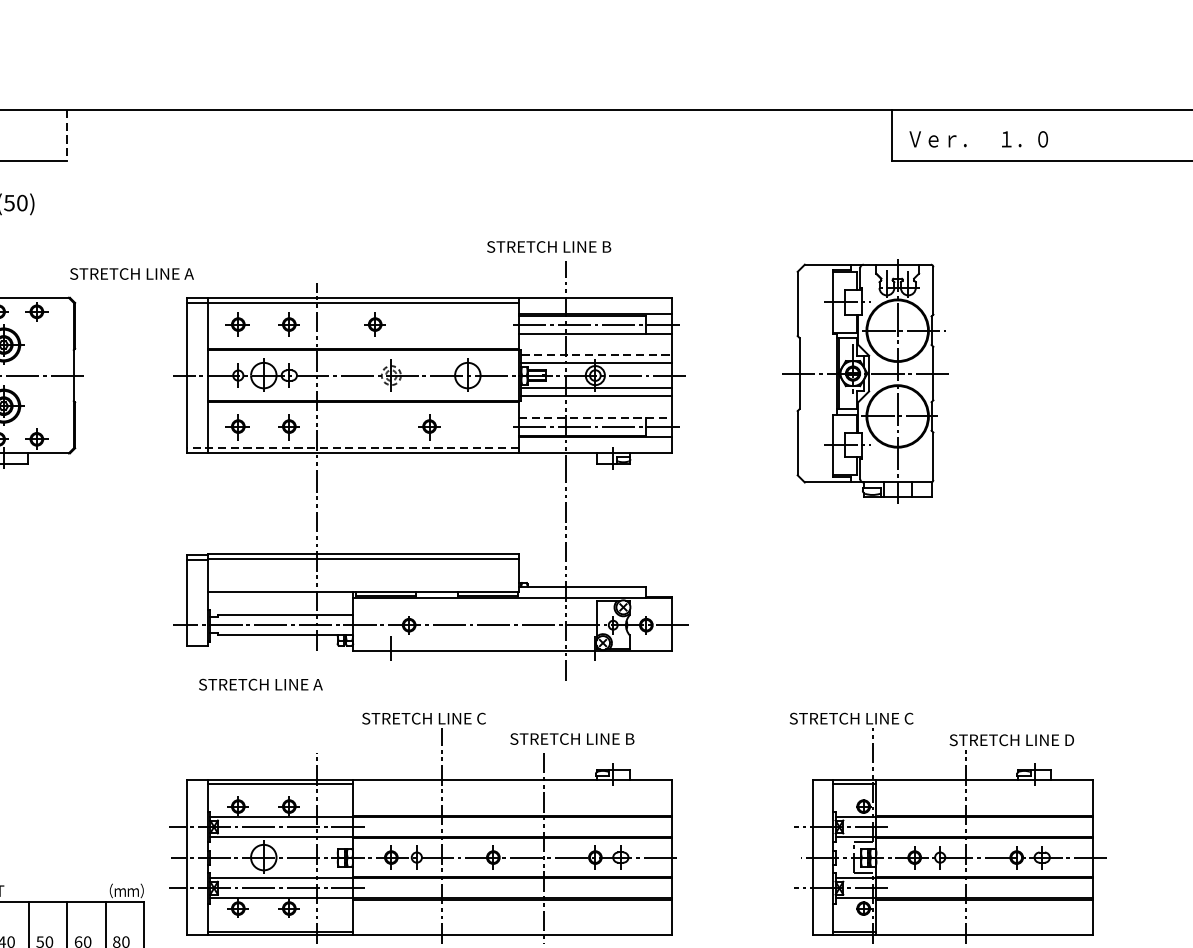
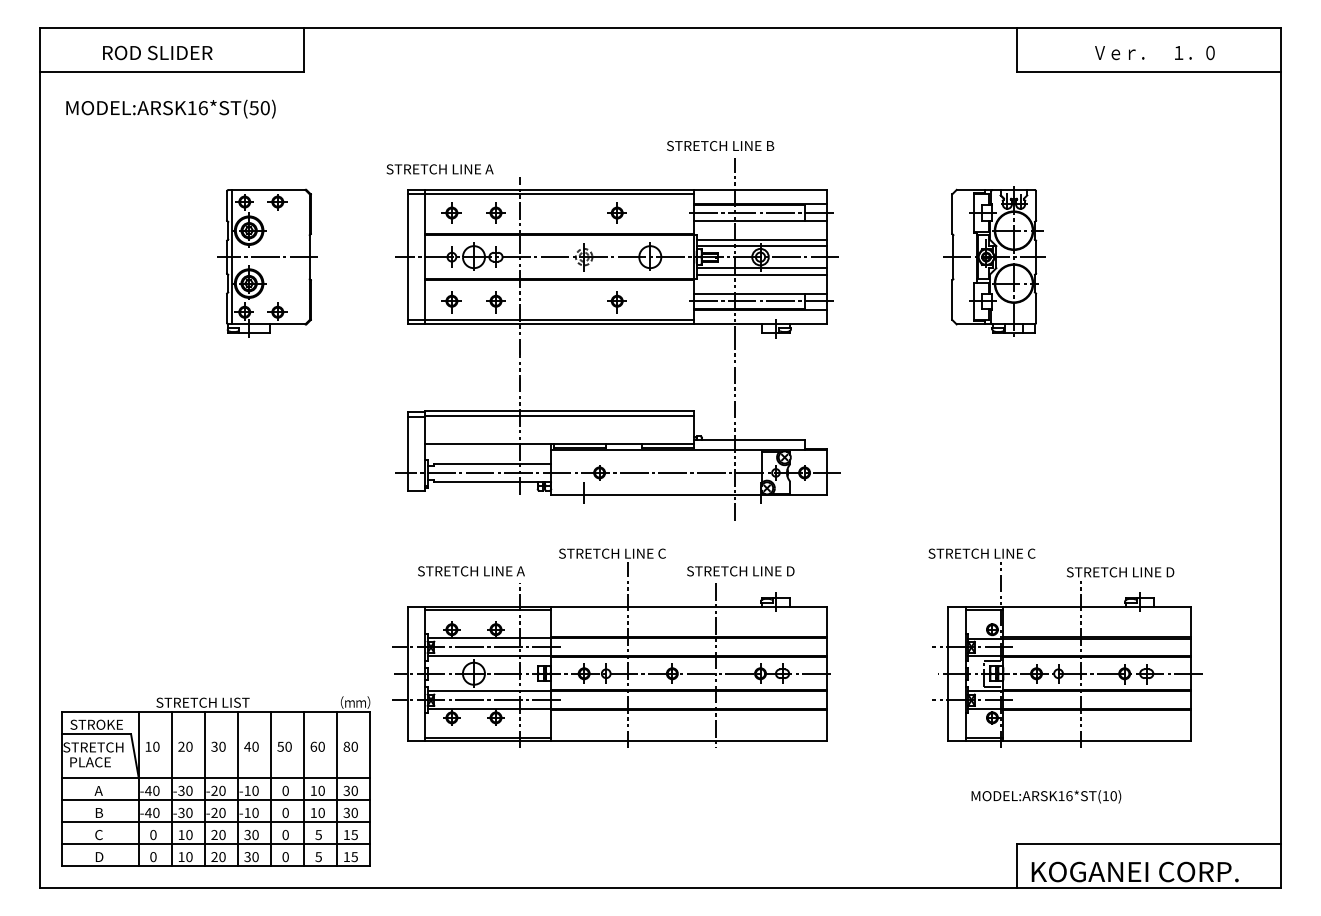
line: (67, 136) -> (304, 50), dashed -> solid
text: (978, 138) -> (1154, 52), moved
text: (131, 274) -> (439, 169), moved
part: (374, 323) -> (616, 212), moved
line: (597, 355) -> (762, 239), dashed -> solid
part: (866, 380) -> (994, 261), size x0.71
line: (596, 417) -> (761, 293), dashed -> solid
line: (352, 447) -> (550, 319), dashed -> solid
text: (260, 684) -> (471, 571), moved
text: (631, 739) -> (791, 571), STRETCH LINE B -> STRETCH LINE D

